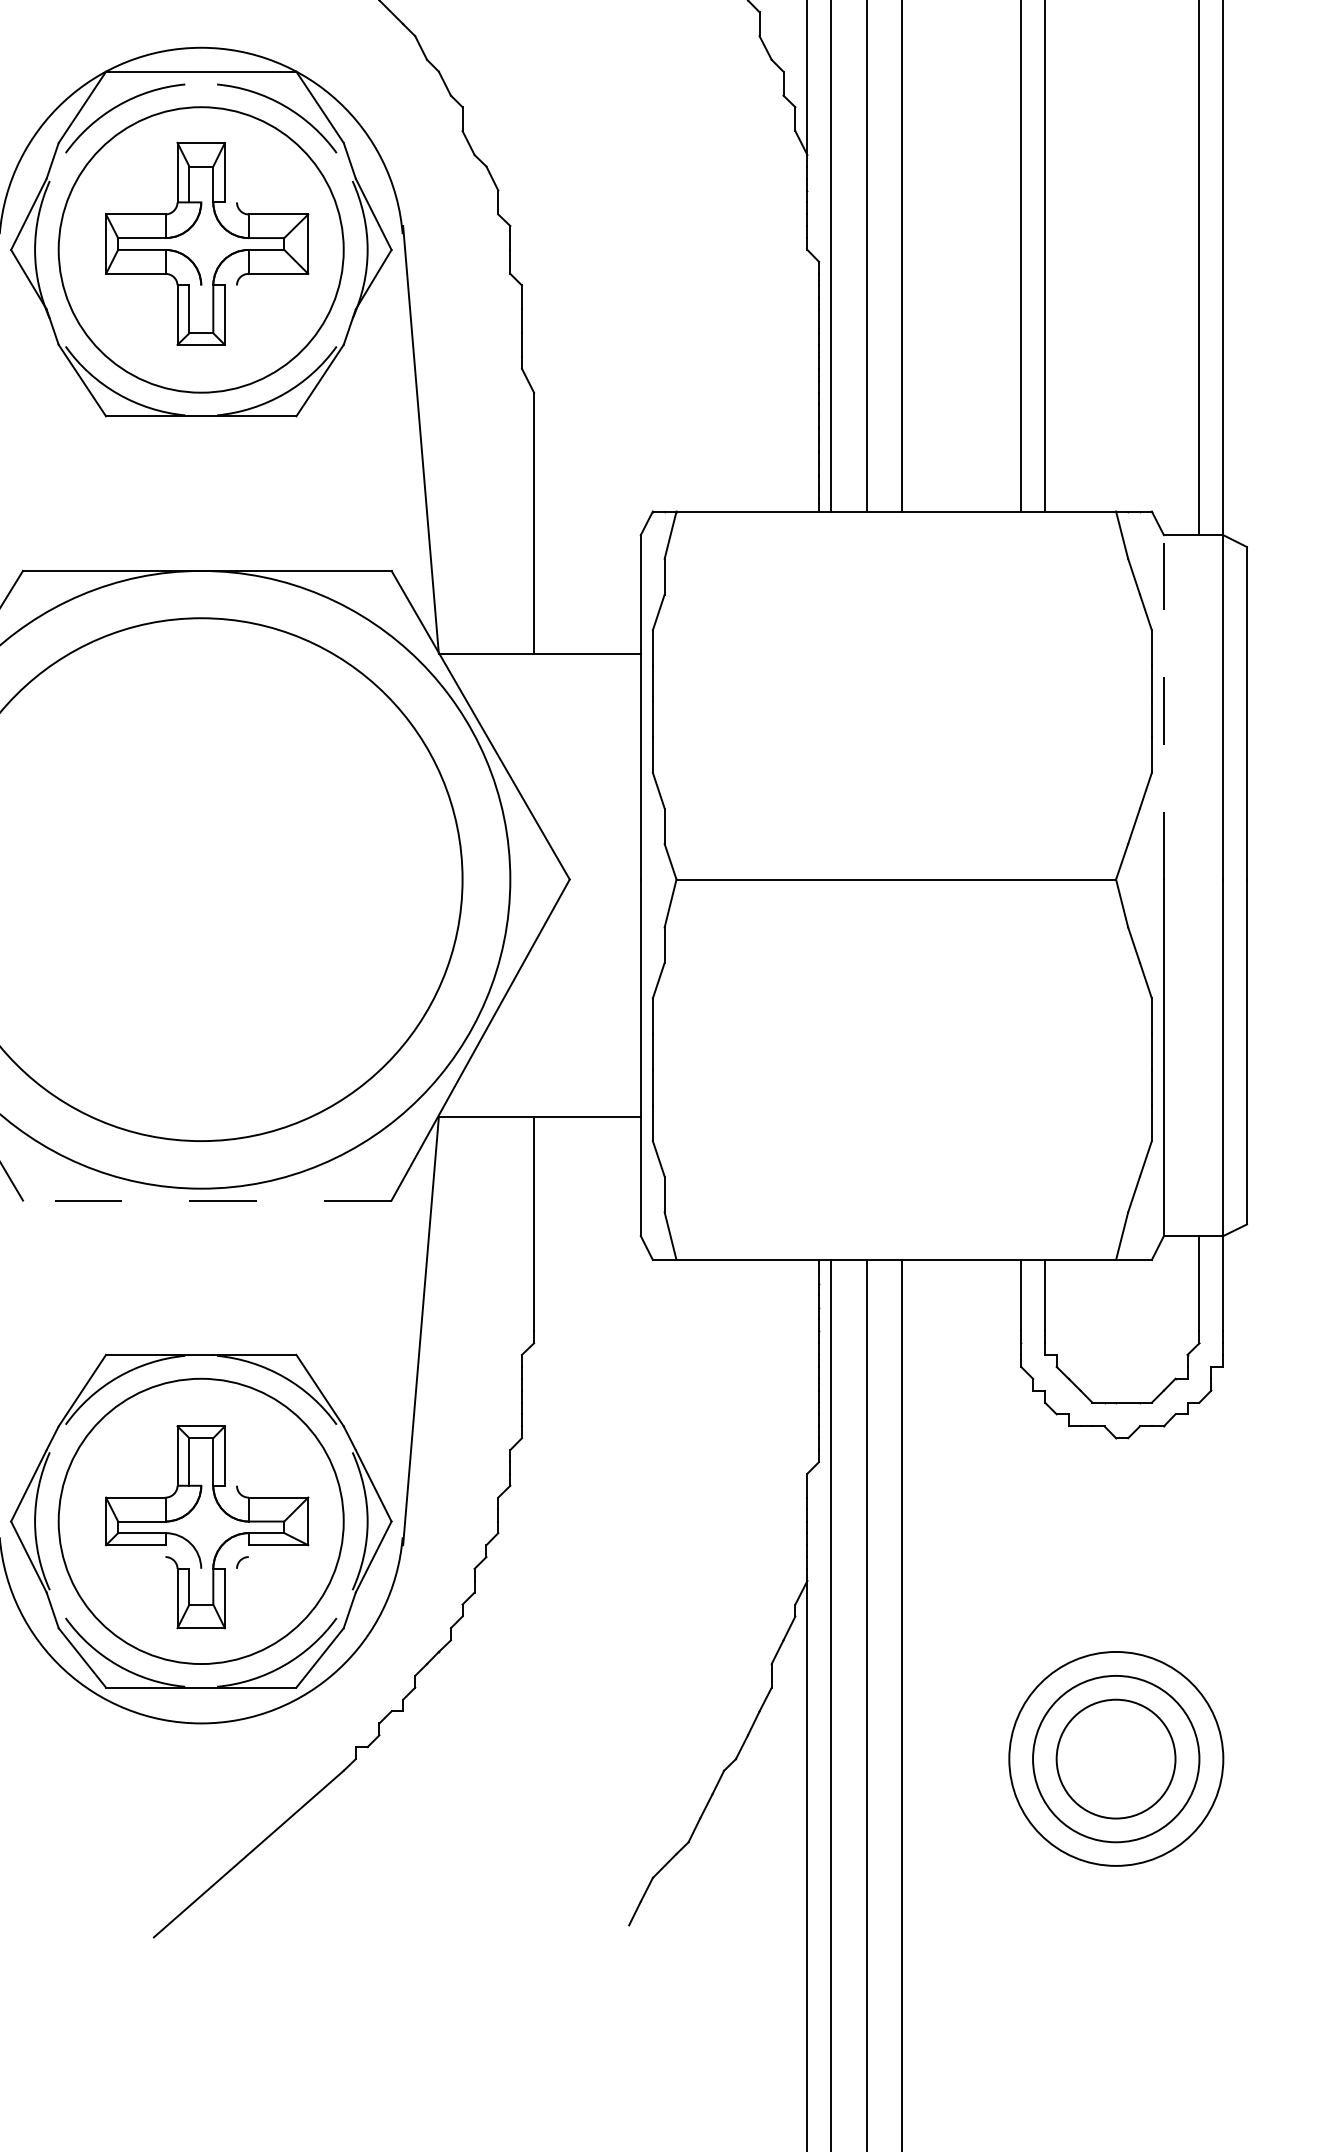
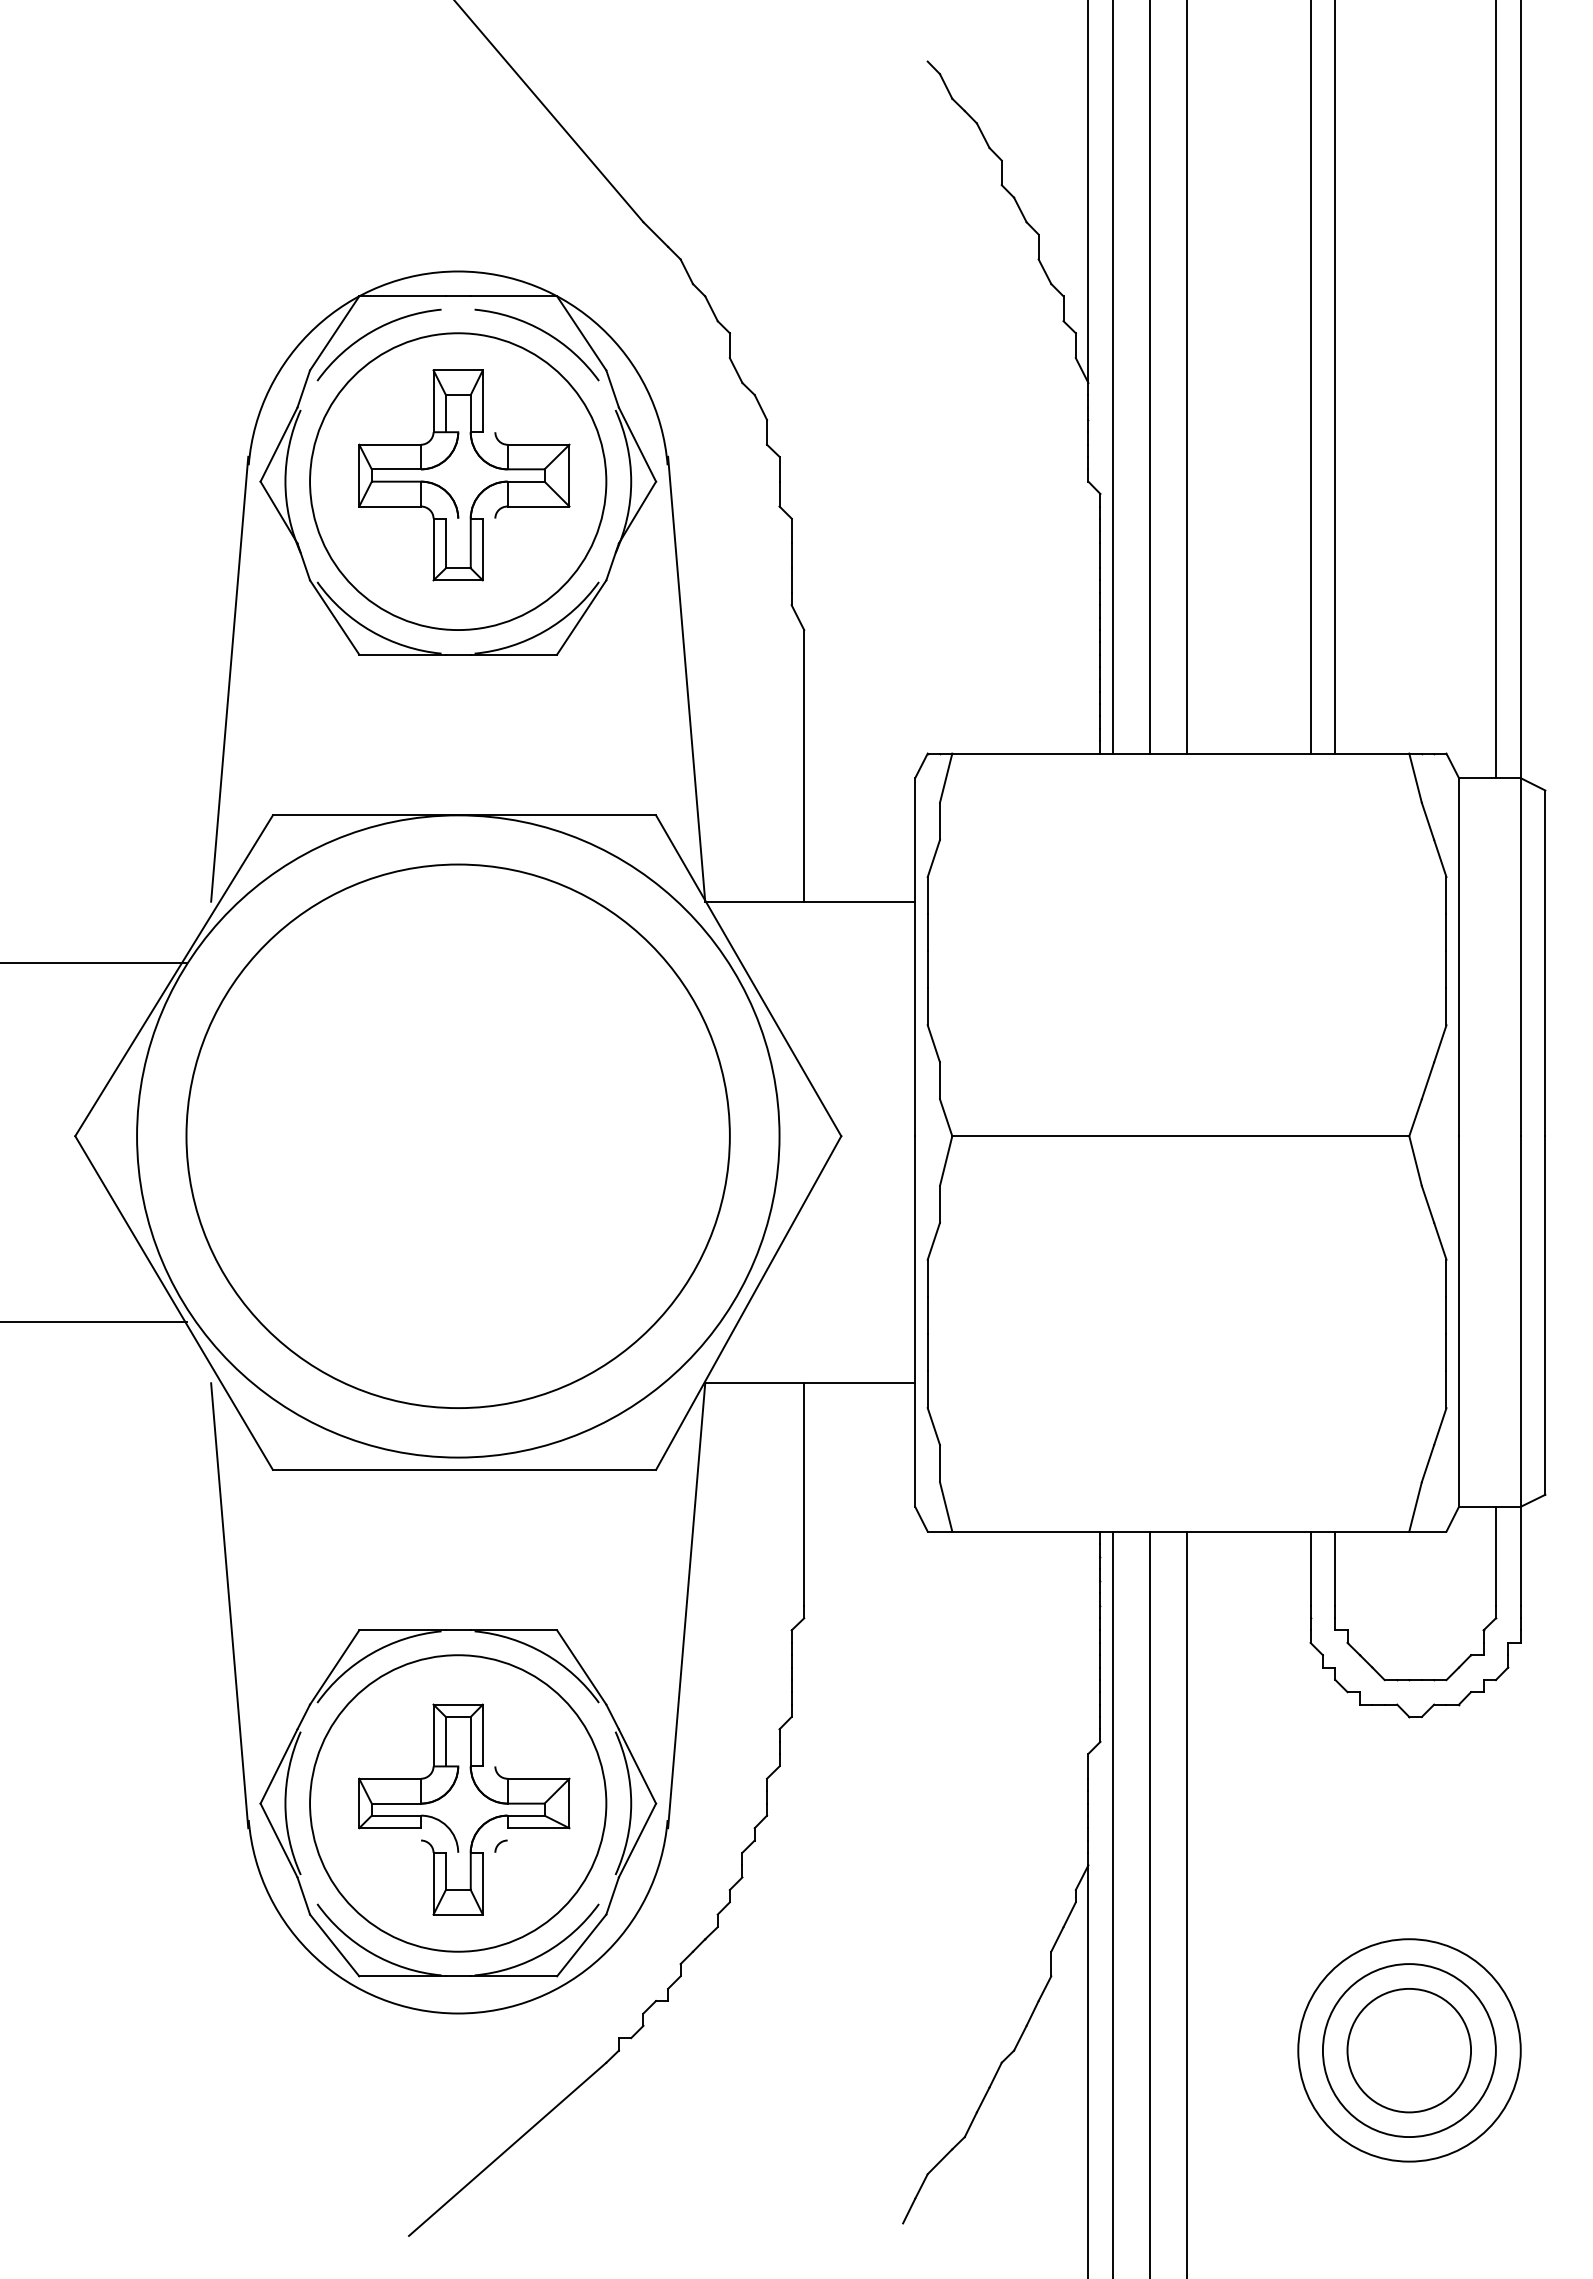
line: (1164, 706) -> (1459, 956), dashed -> solid
line: (207, 1200) -> (464, 1469), dashed -> solid

